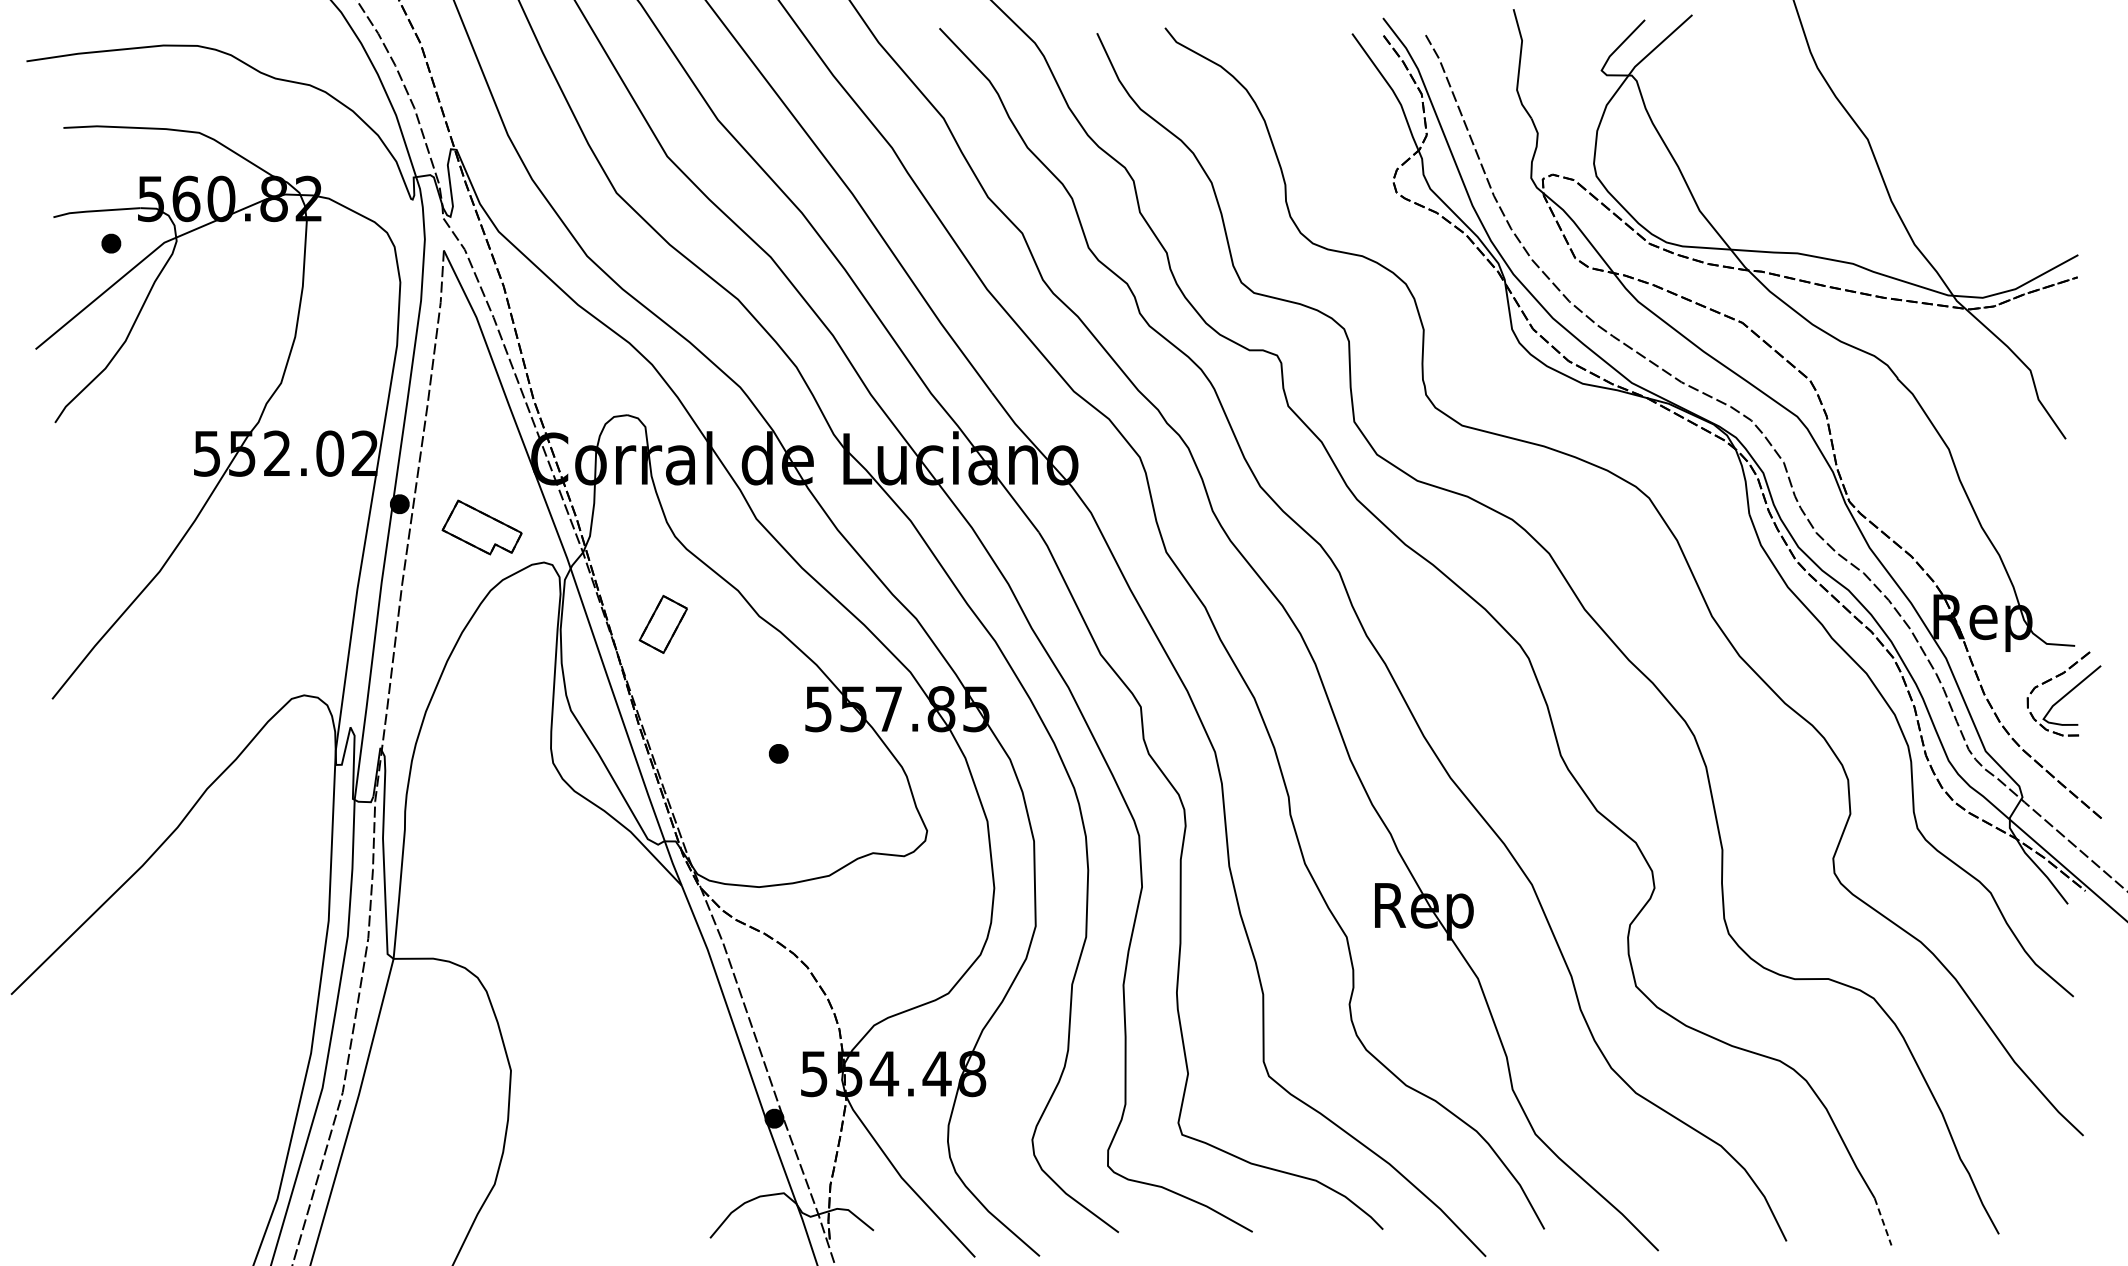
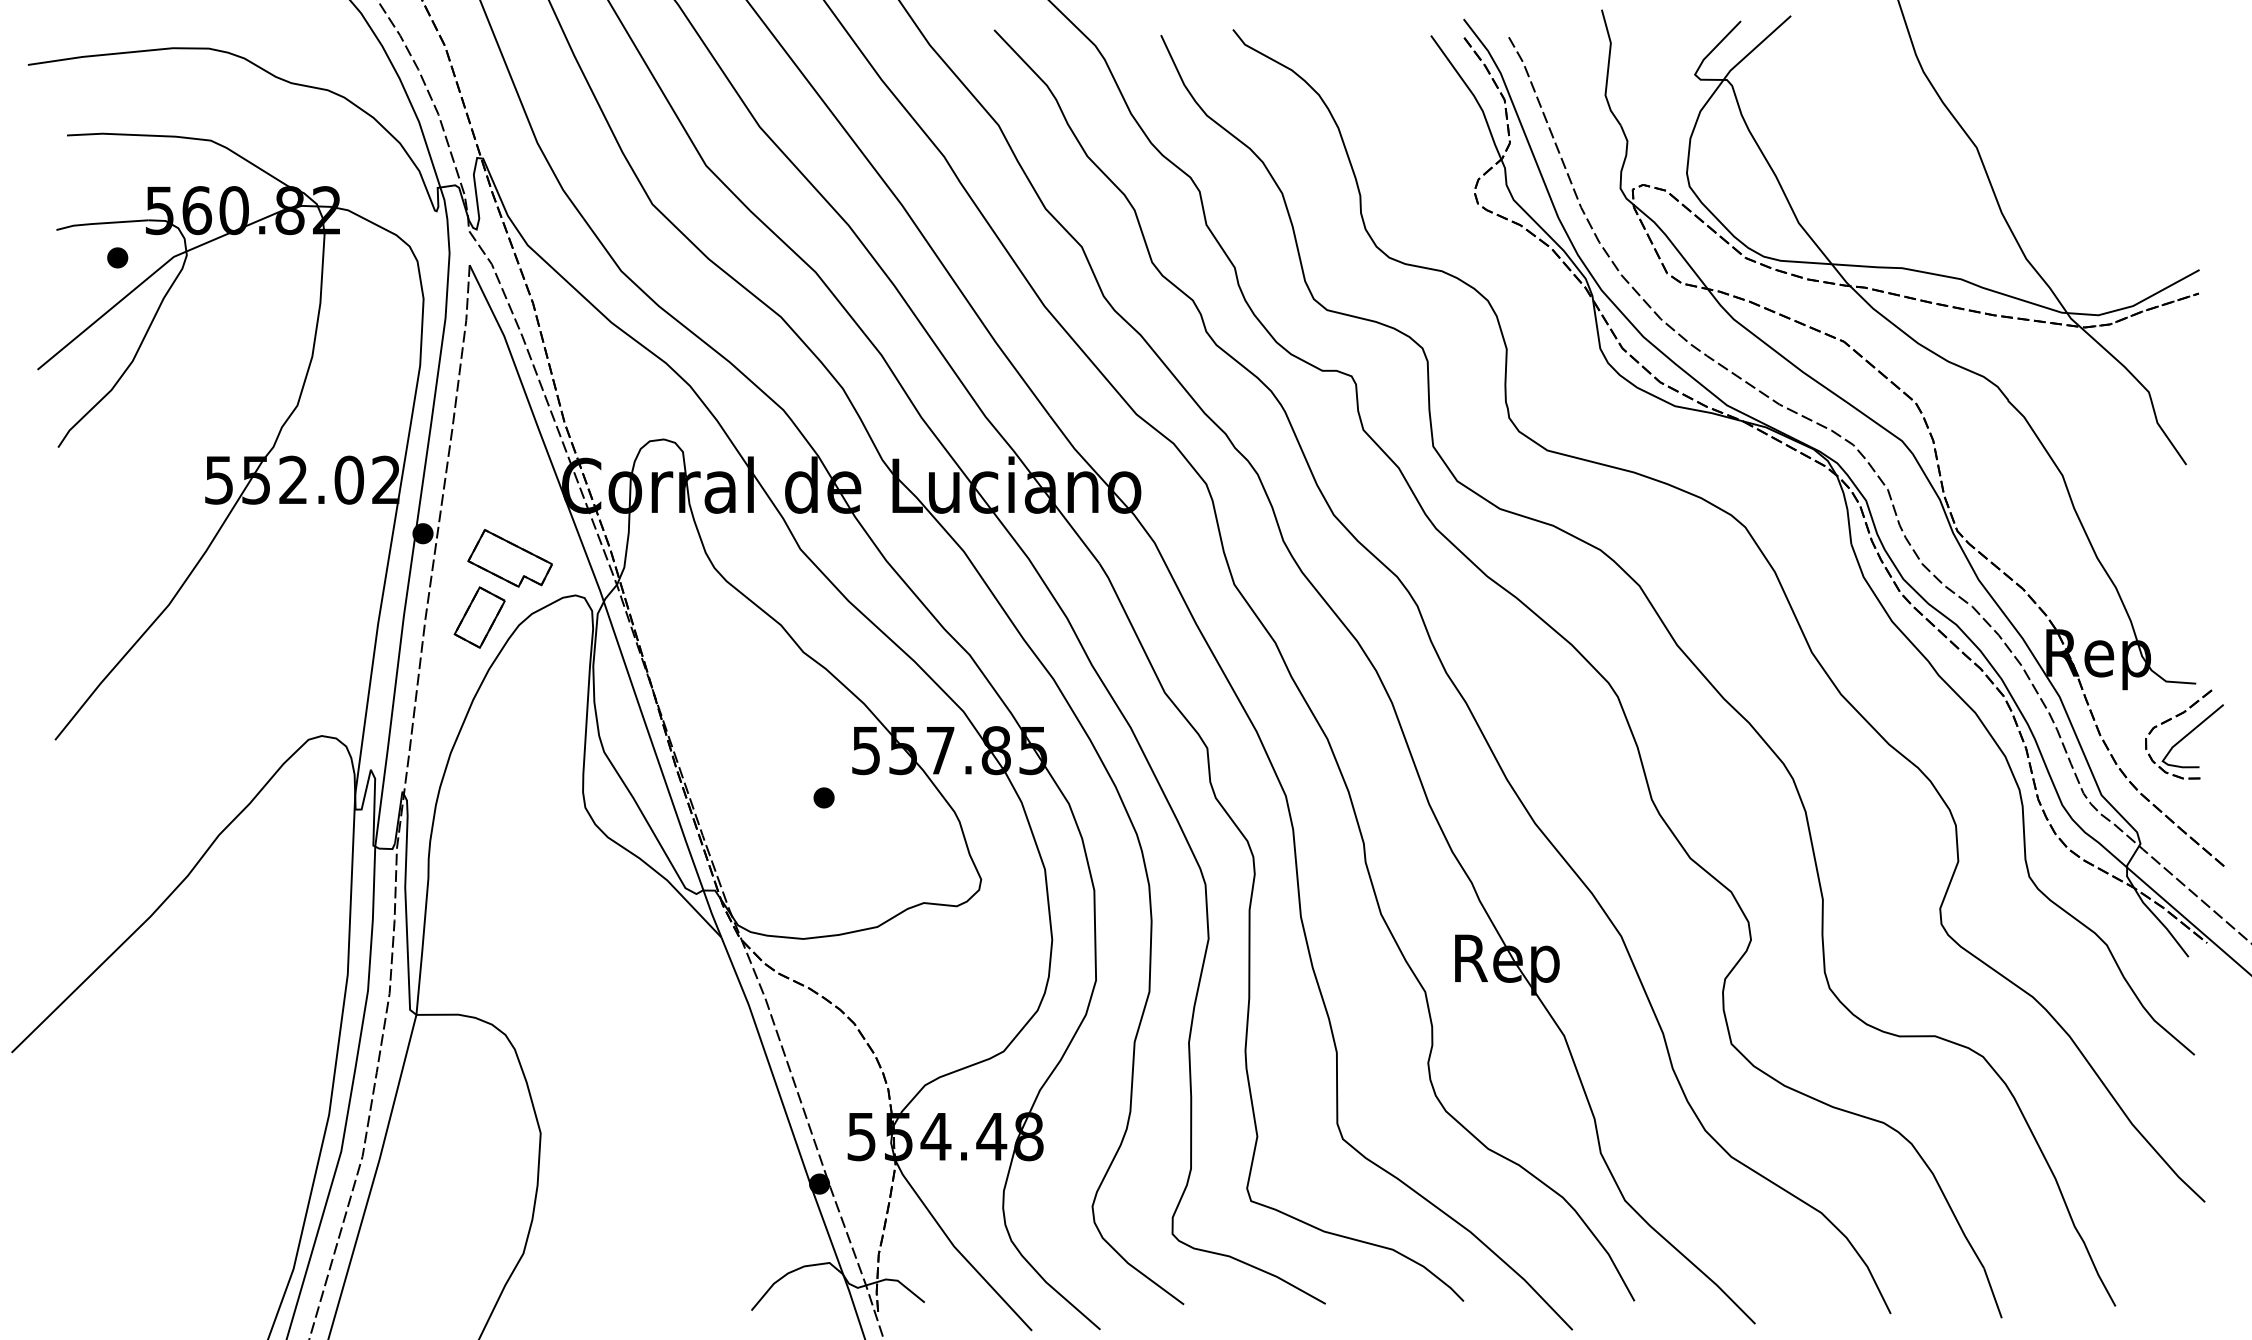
part: (662, 624) -> (478, 617), moved
line: (1883, 1222) -> (1993, 1293), dashed -> solid

